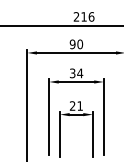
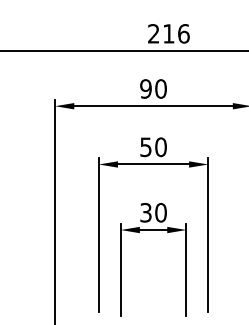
text: (76, 73) -> (153, 147), 34 -> 50
text: (76, 105) -> (153, 211), 21 -> 30

